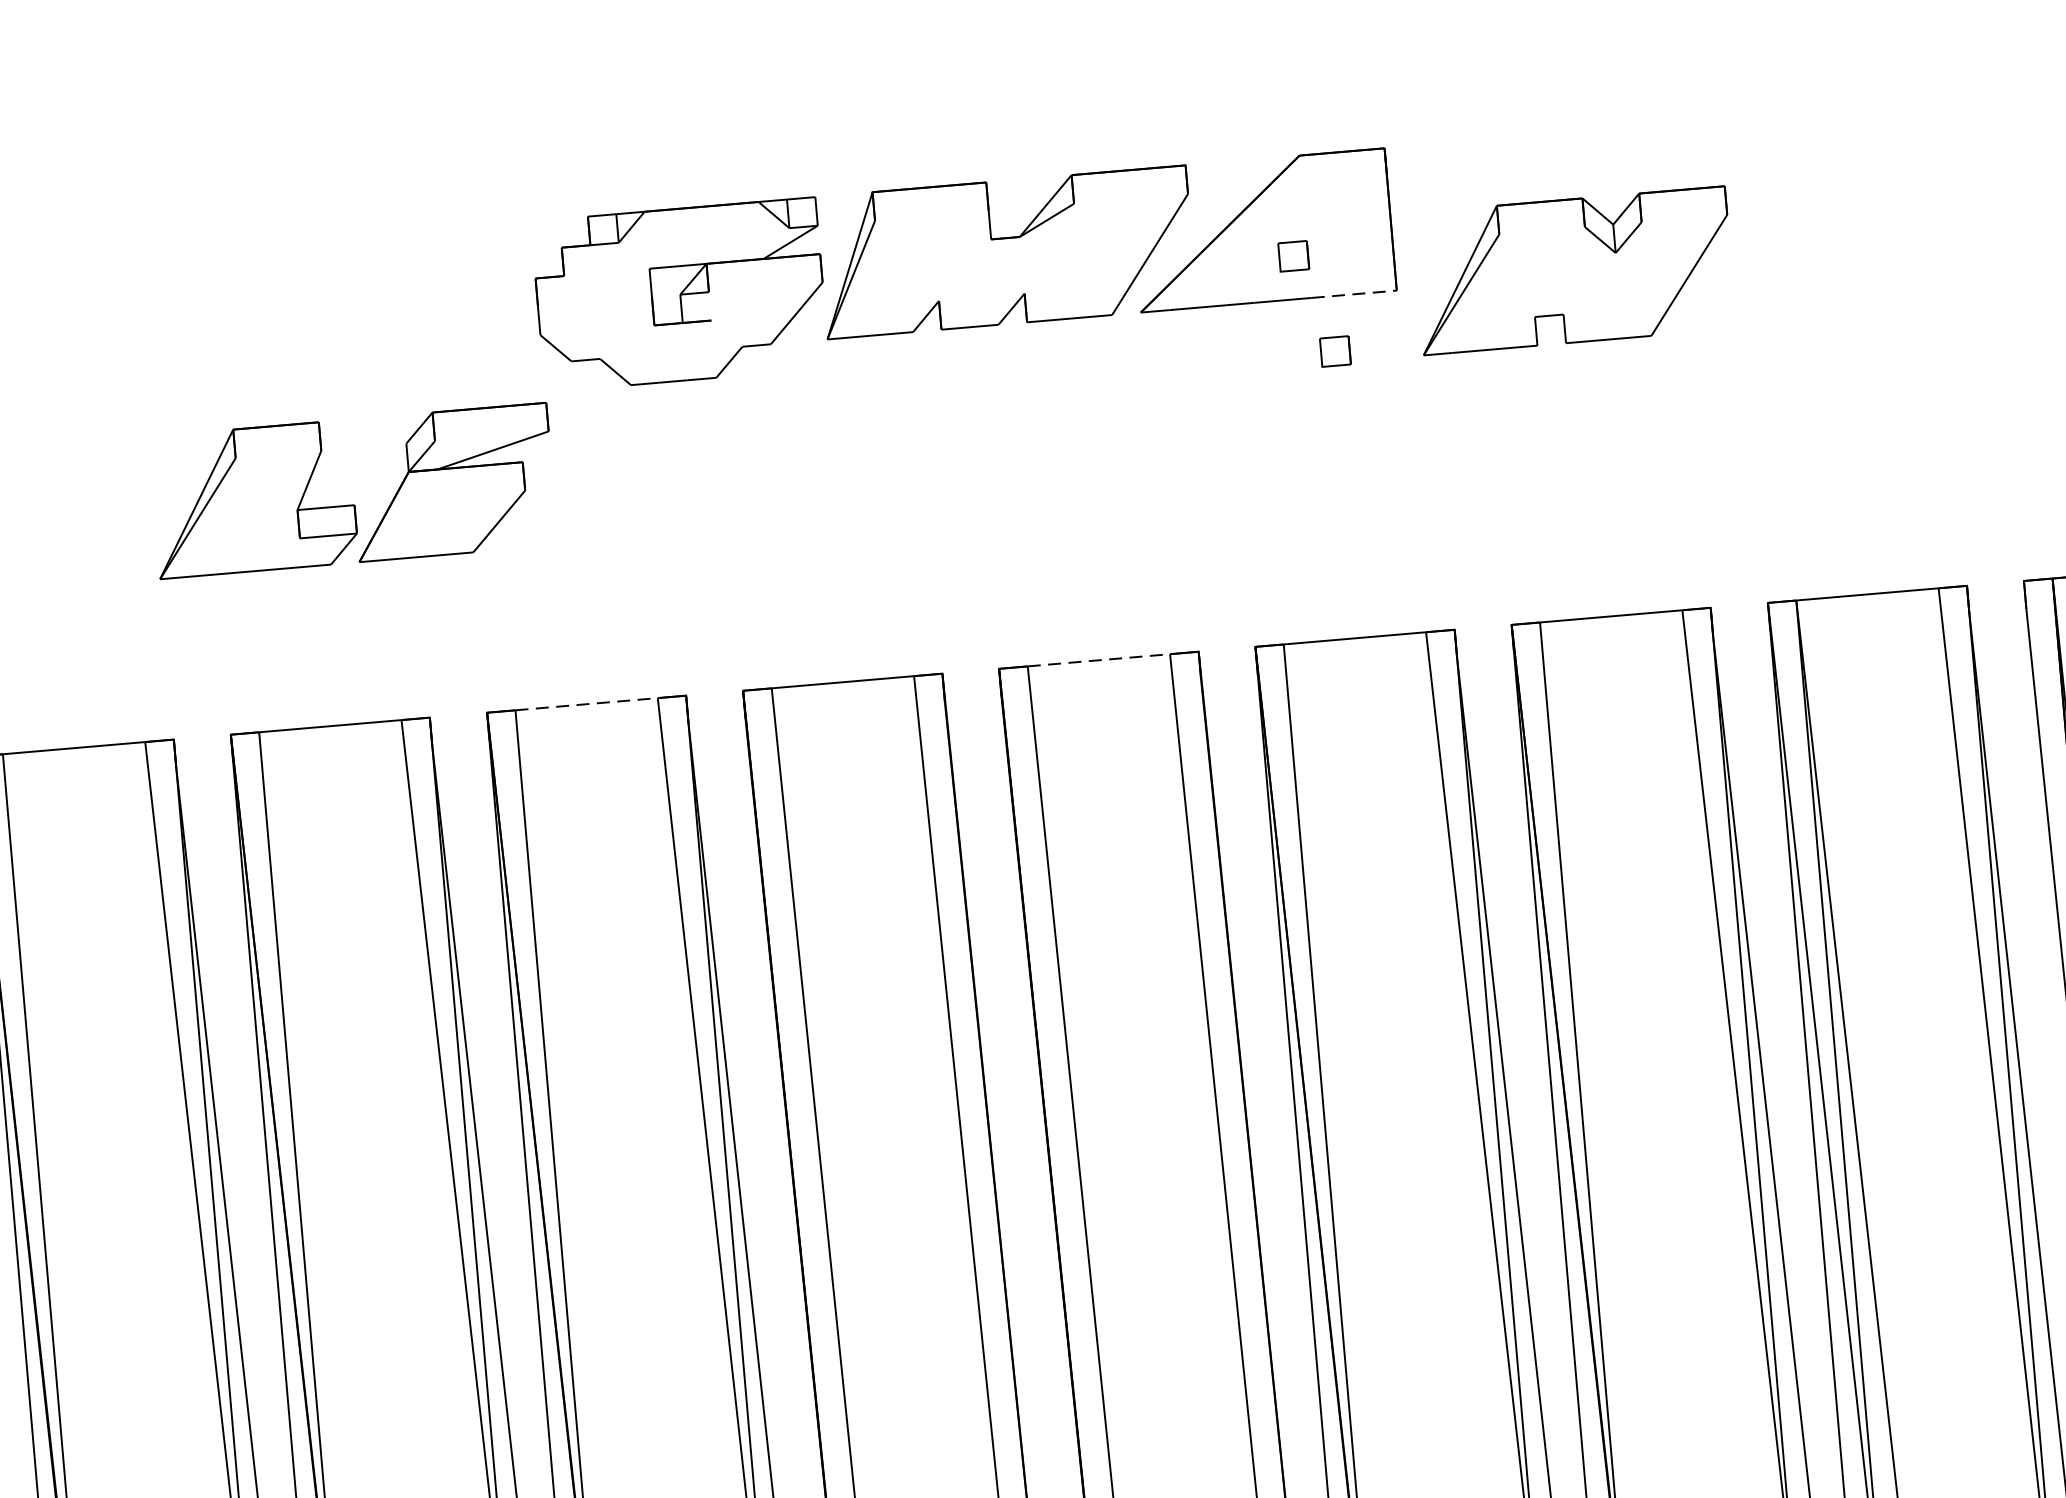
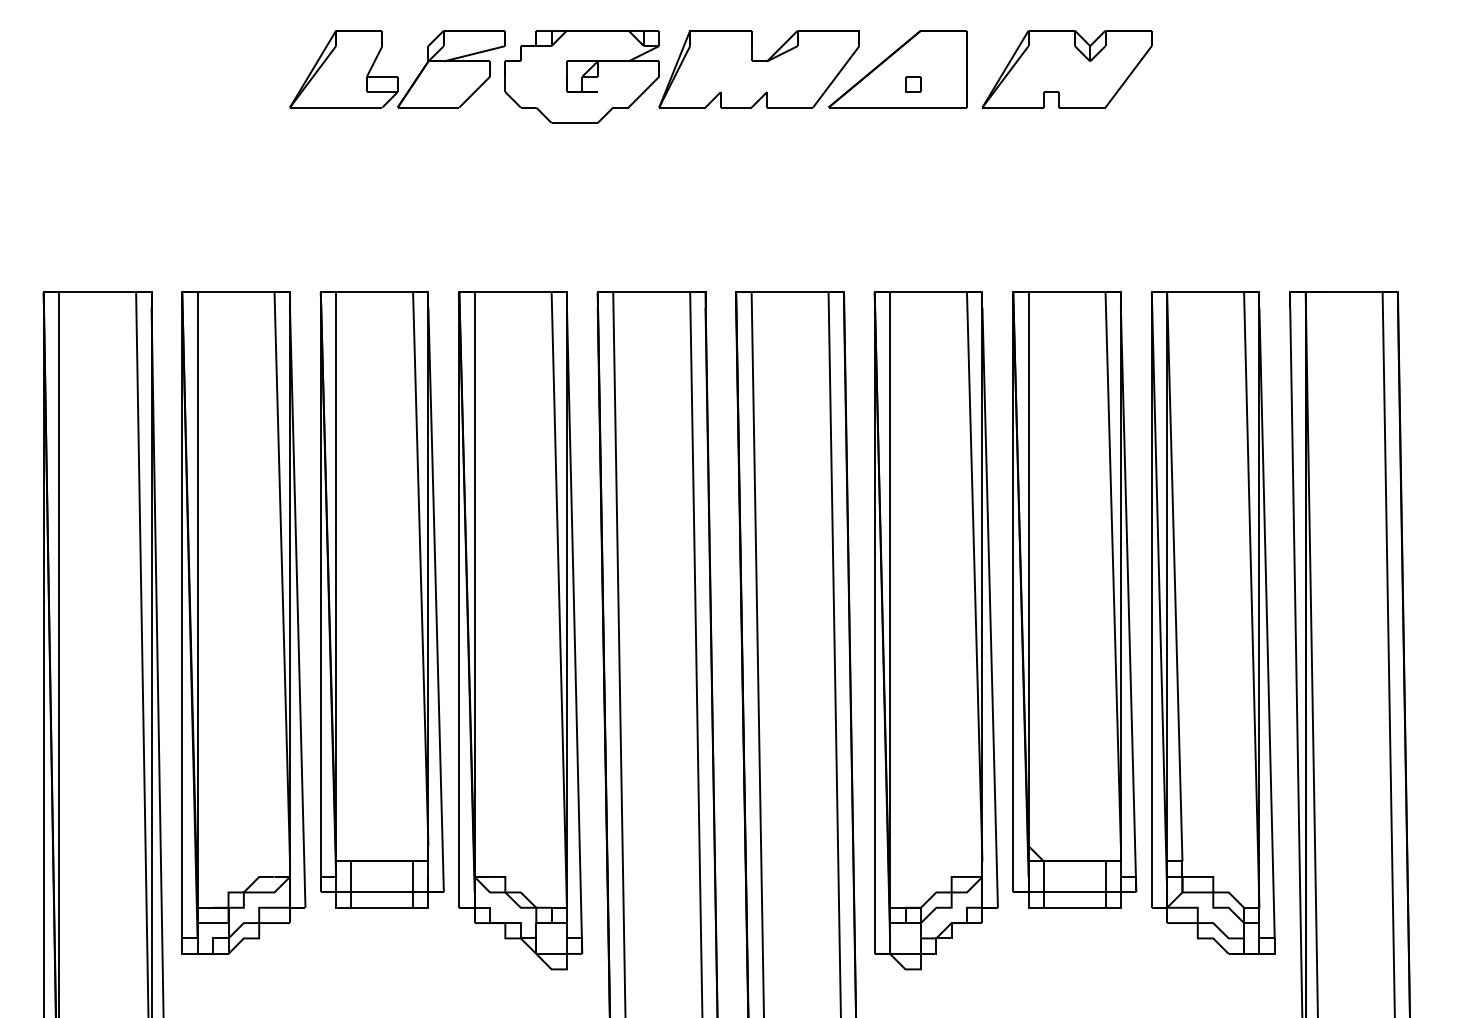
part: (1573, 271) -> (1066, 69), moved
line: (1353, 294) -> (943, 107), dashed -> solid
part: (1335, 351) -> (931, 137), removed
part: (354, 504) -> (397, 76), moved
line: (1099, 660) -> (790, 292), dashed -> solid
line: (587, 704) -> (513, 292), dashed -> solid

